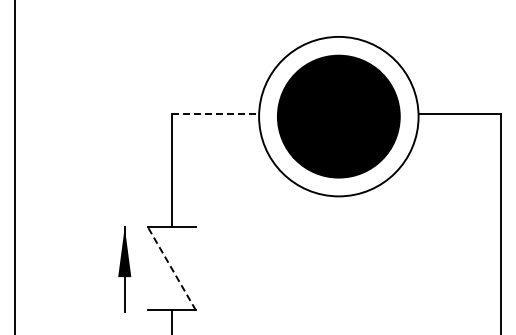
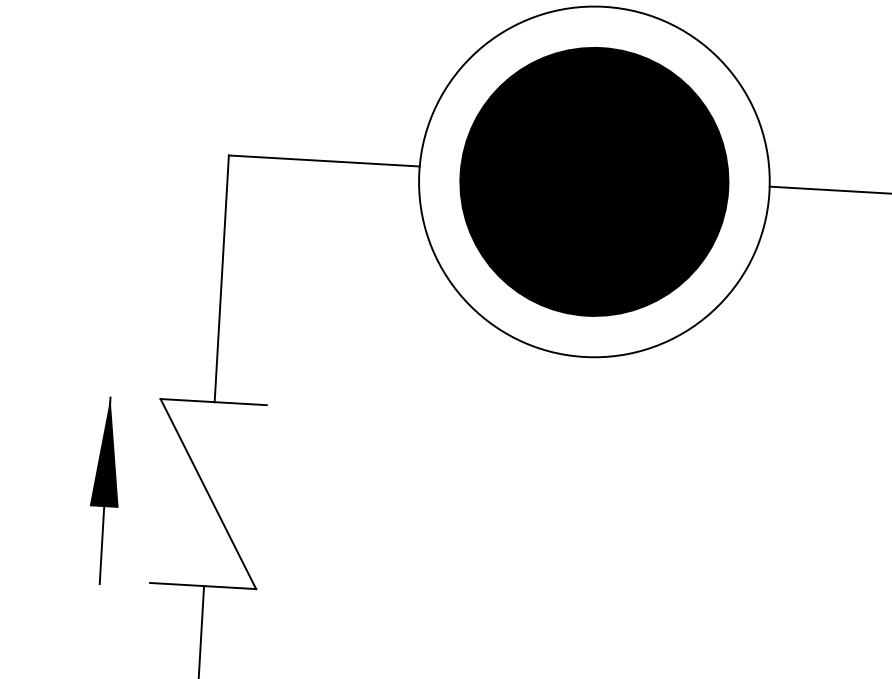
line: (216, 114) -> (326, 161), dashed -> solid
line: (171, 268) -> (207, 494), dashed -> solid

